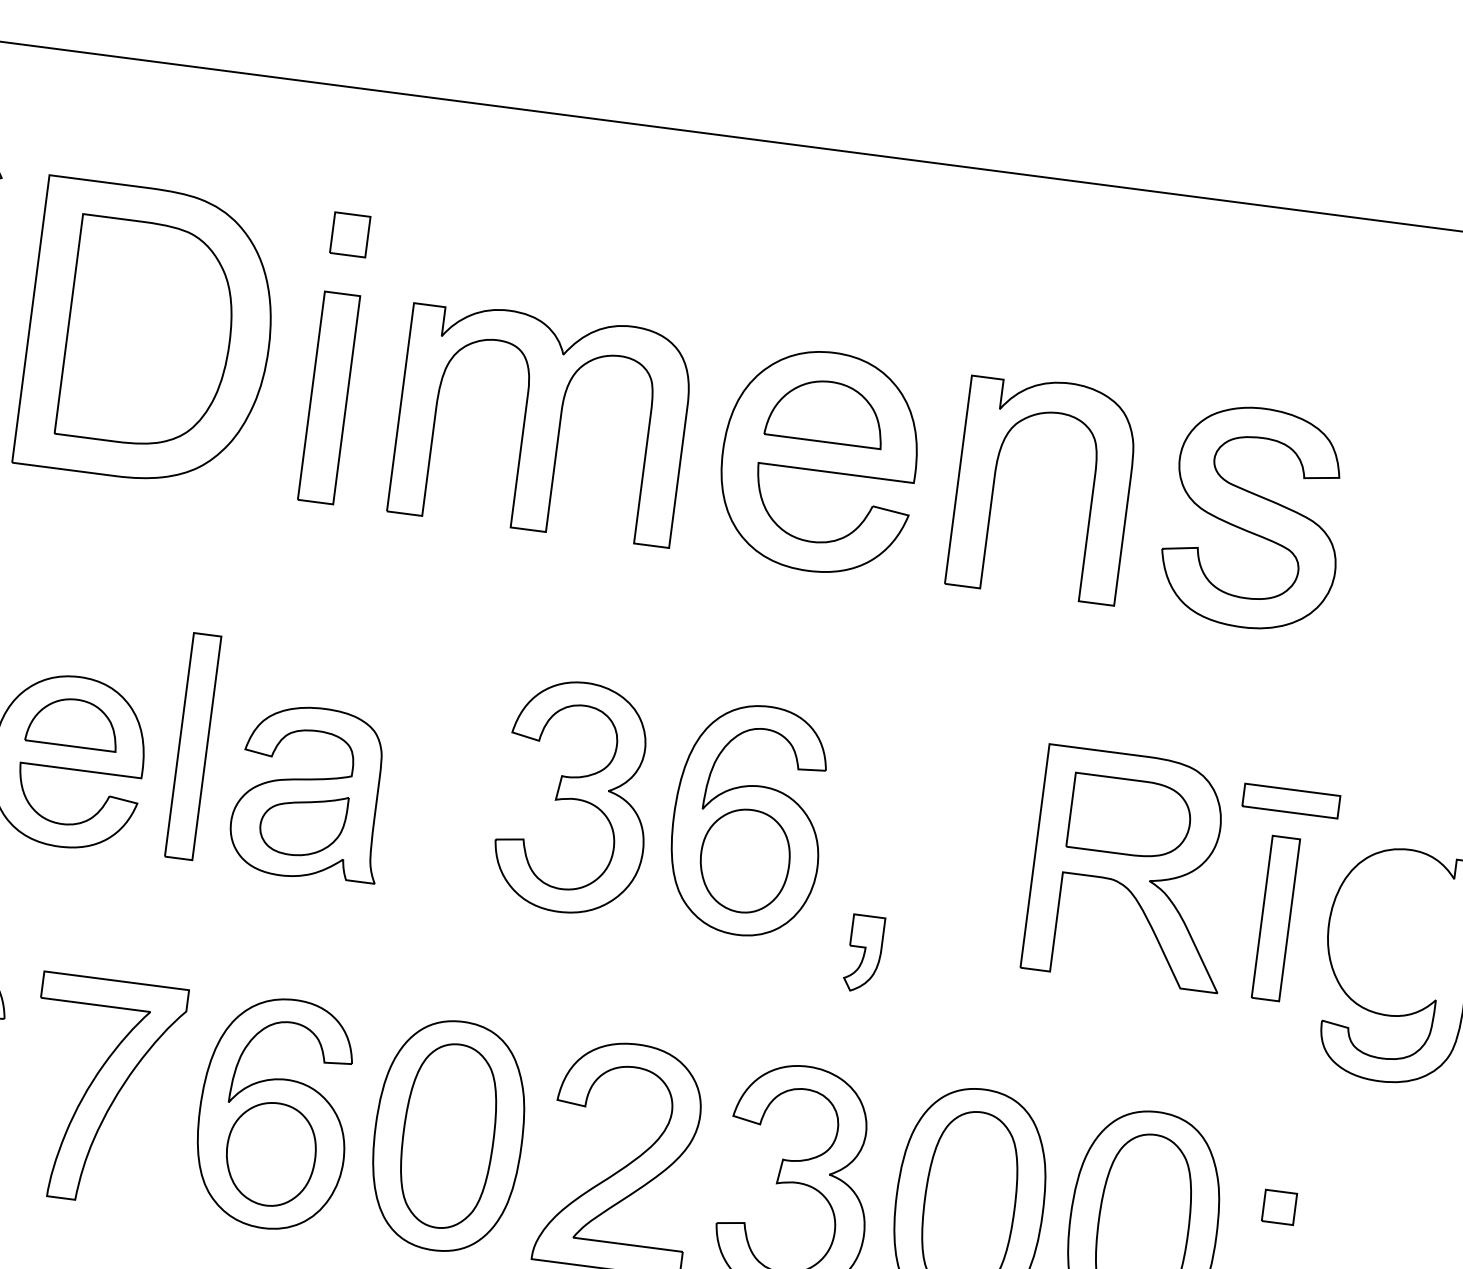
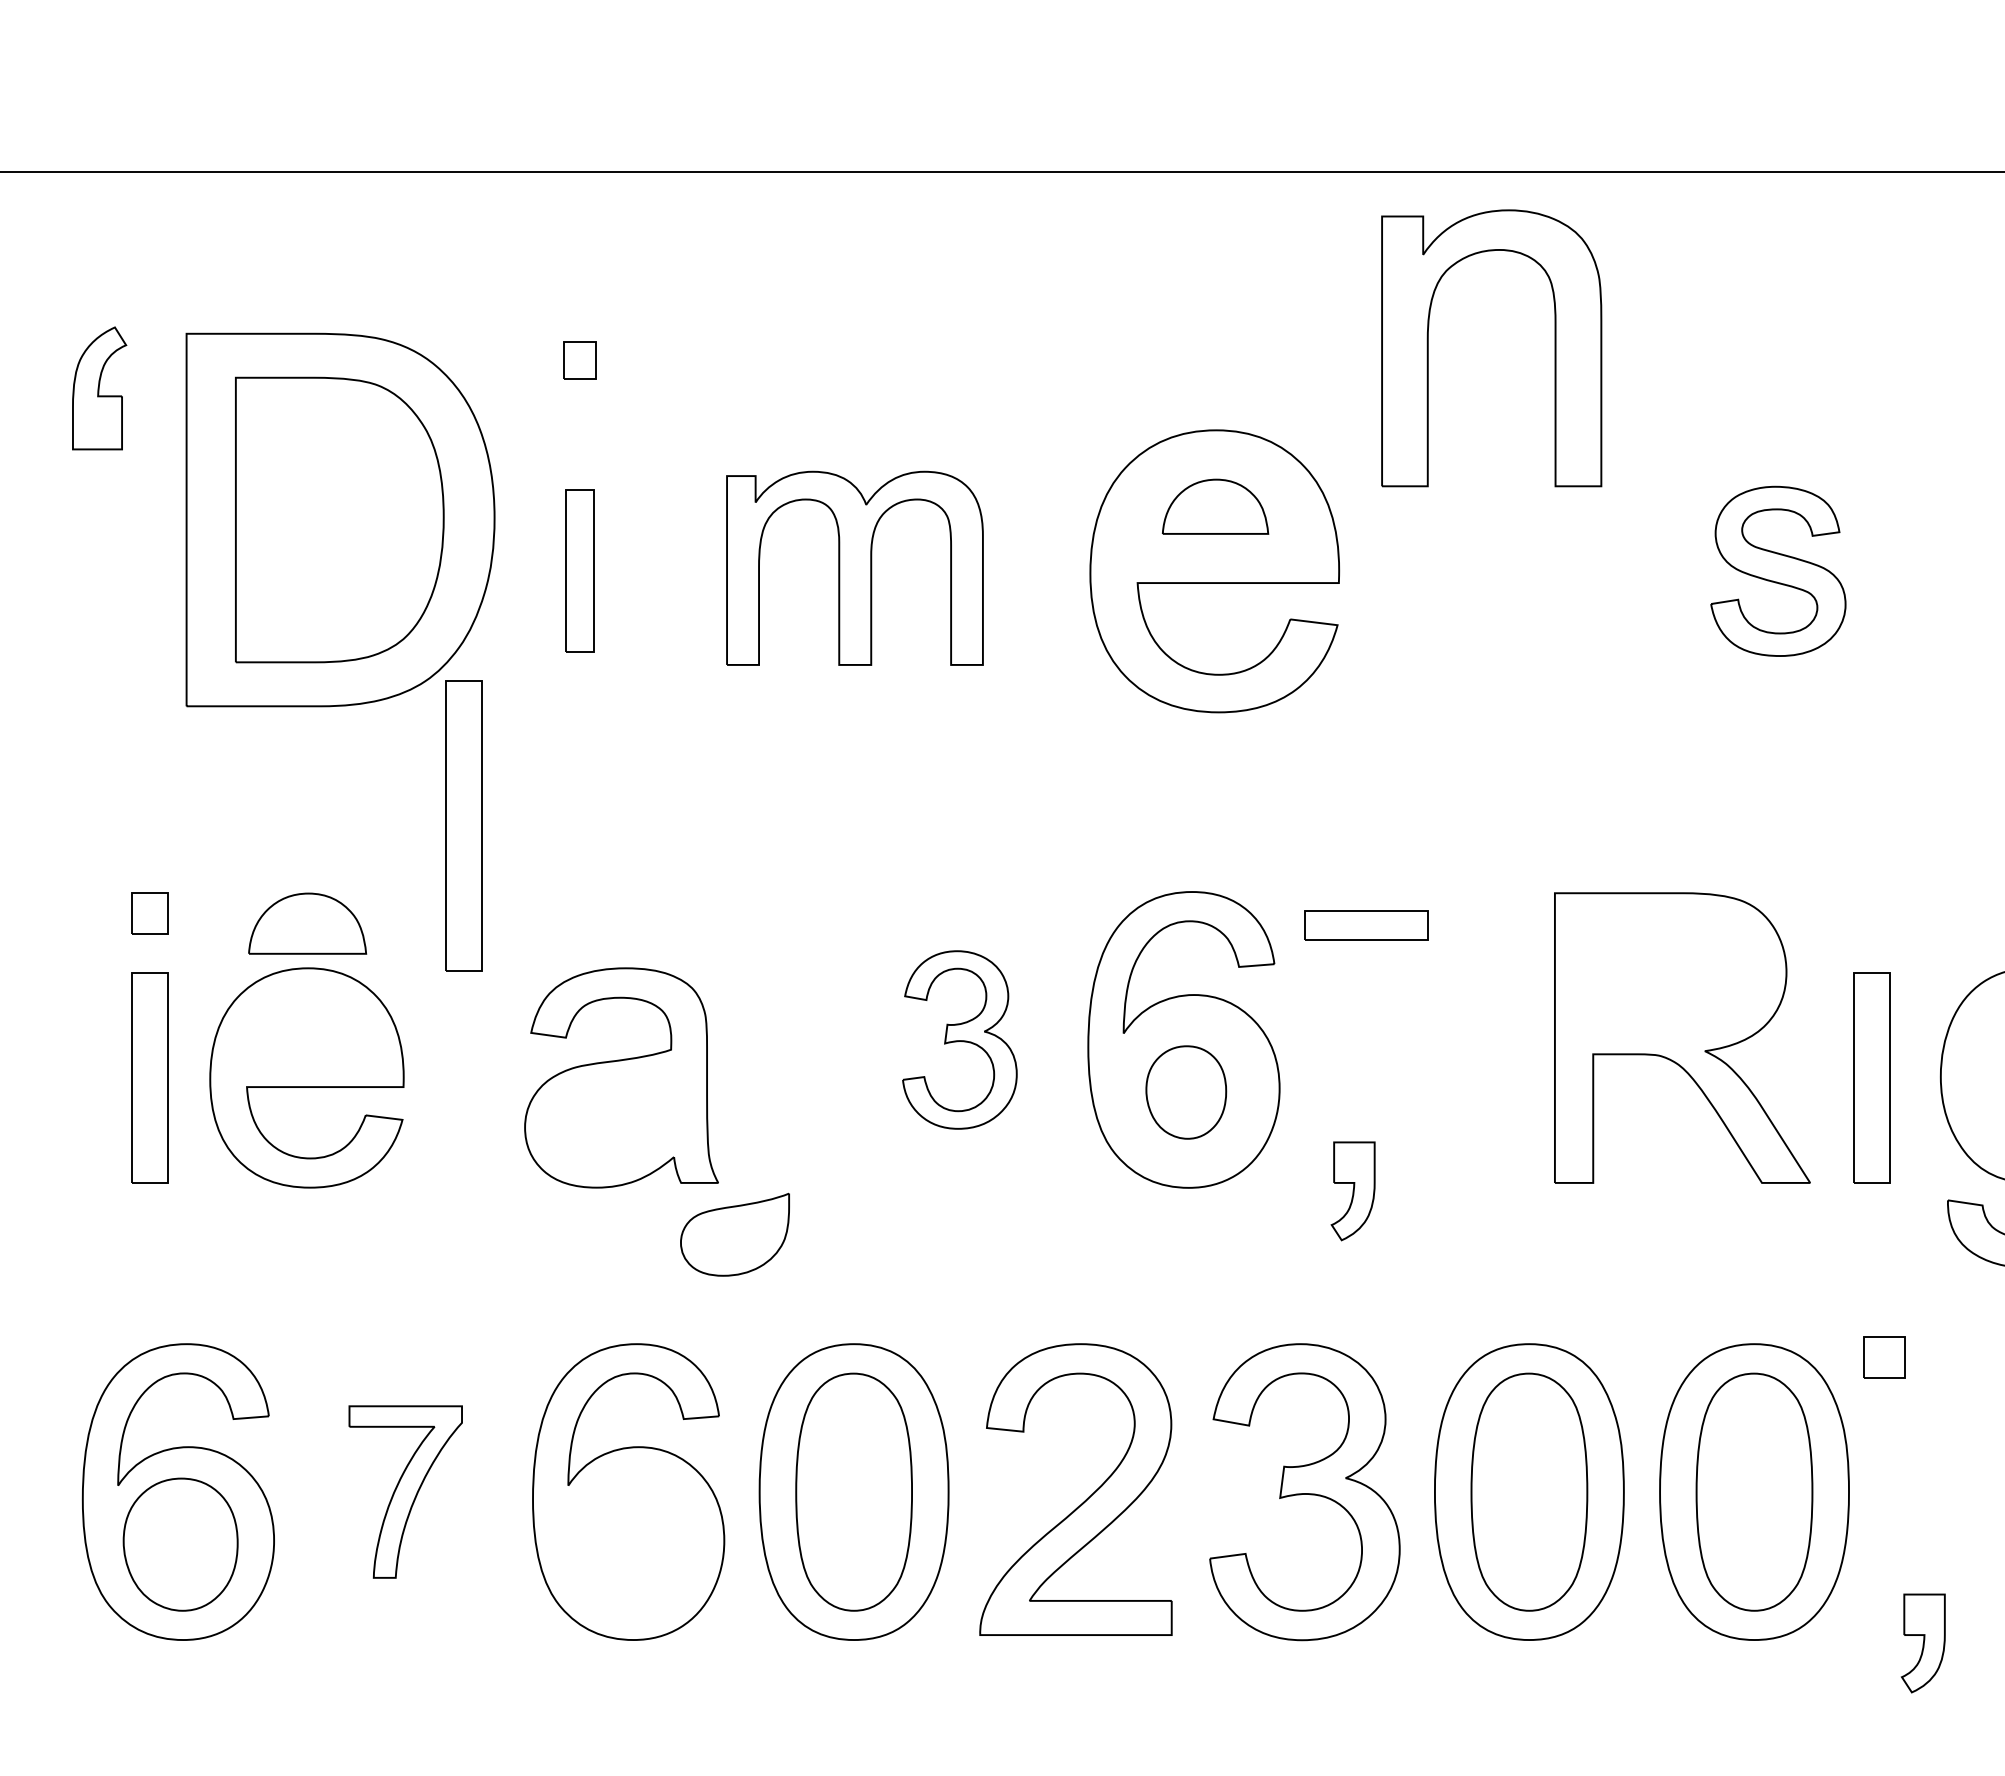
part: (350, 234) -> (579, 359), size x0.7
part: (329, 397) -> (579, 570), size x0.6
part: (826, 411) -> (1215, 506), size x0.7
part: (541, 423) -> (854, 568), size x0.7
part: (994, 482) -> (1428, 348), moved
part: (1254, 518) -> (1778, 571), size x0.6
part: (73, 722) -> (307, 923), moved
part: (192, 746) -> (463, 825), moved
part: (575, 797) -> (959, 1039), size x0.6
part: (1291, 800) -> (1366, 925), moved
part: (1130, 816) -> (1669, 972), removed
part: (302, 823) -> (734, 1234), moved
part: (745, 861) -> (1186, 1092), size x0.7
part: (102, 1090) -> (405, 1491), size x0.6
part: (270, 1154) -> (630, 1544), removed
part: (1279, 1207) -> (1884, 1357), moved

